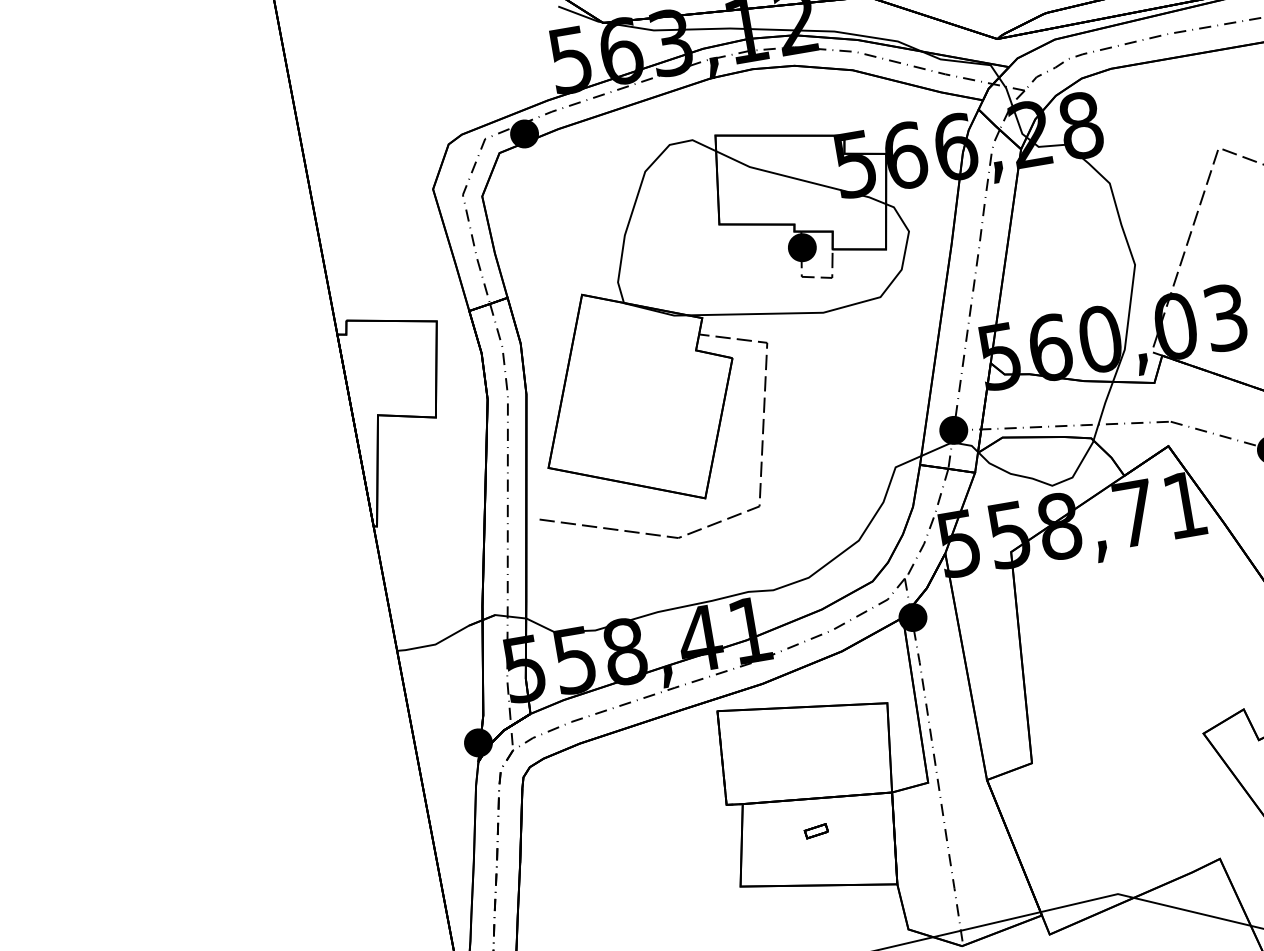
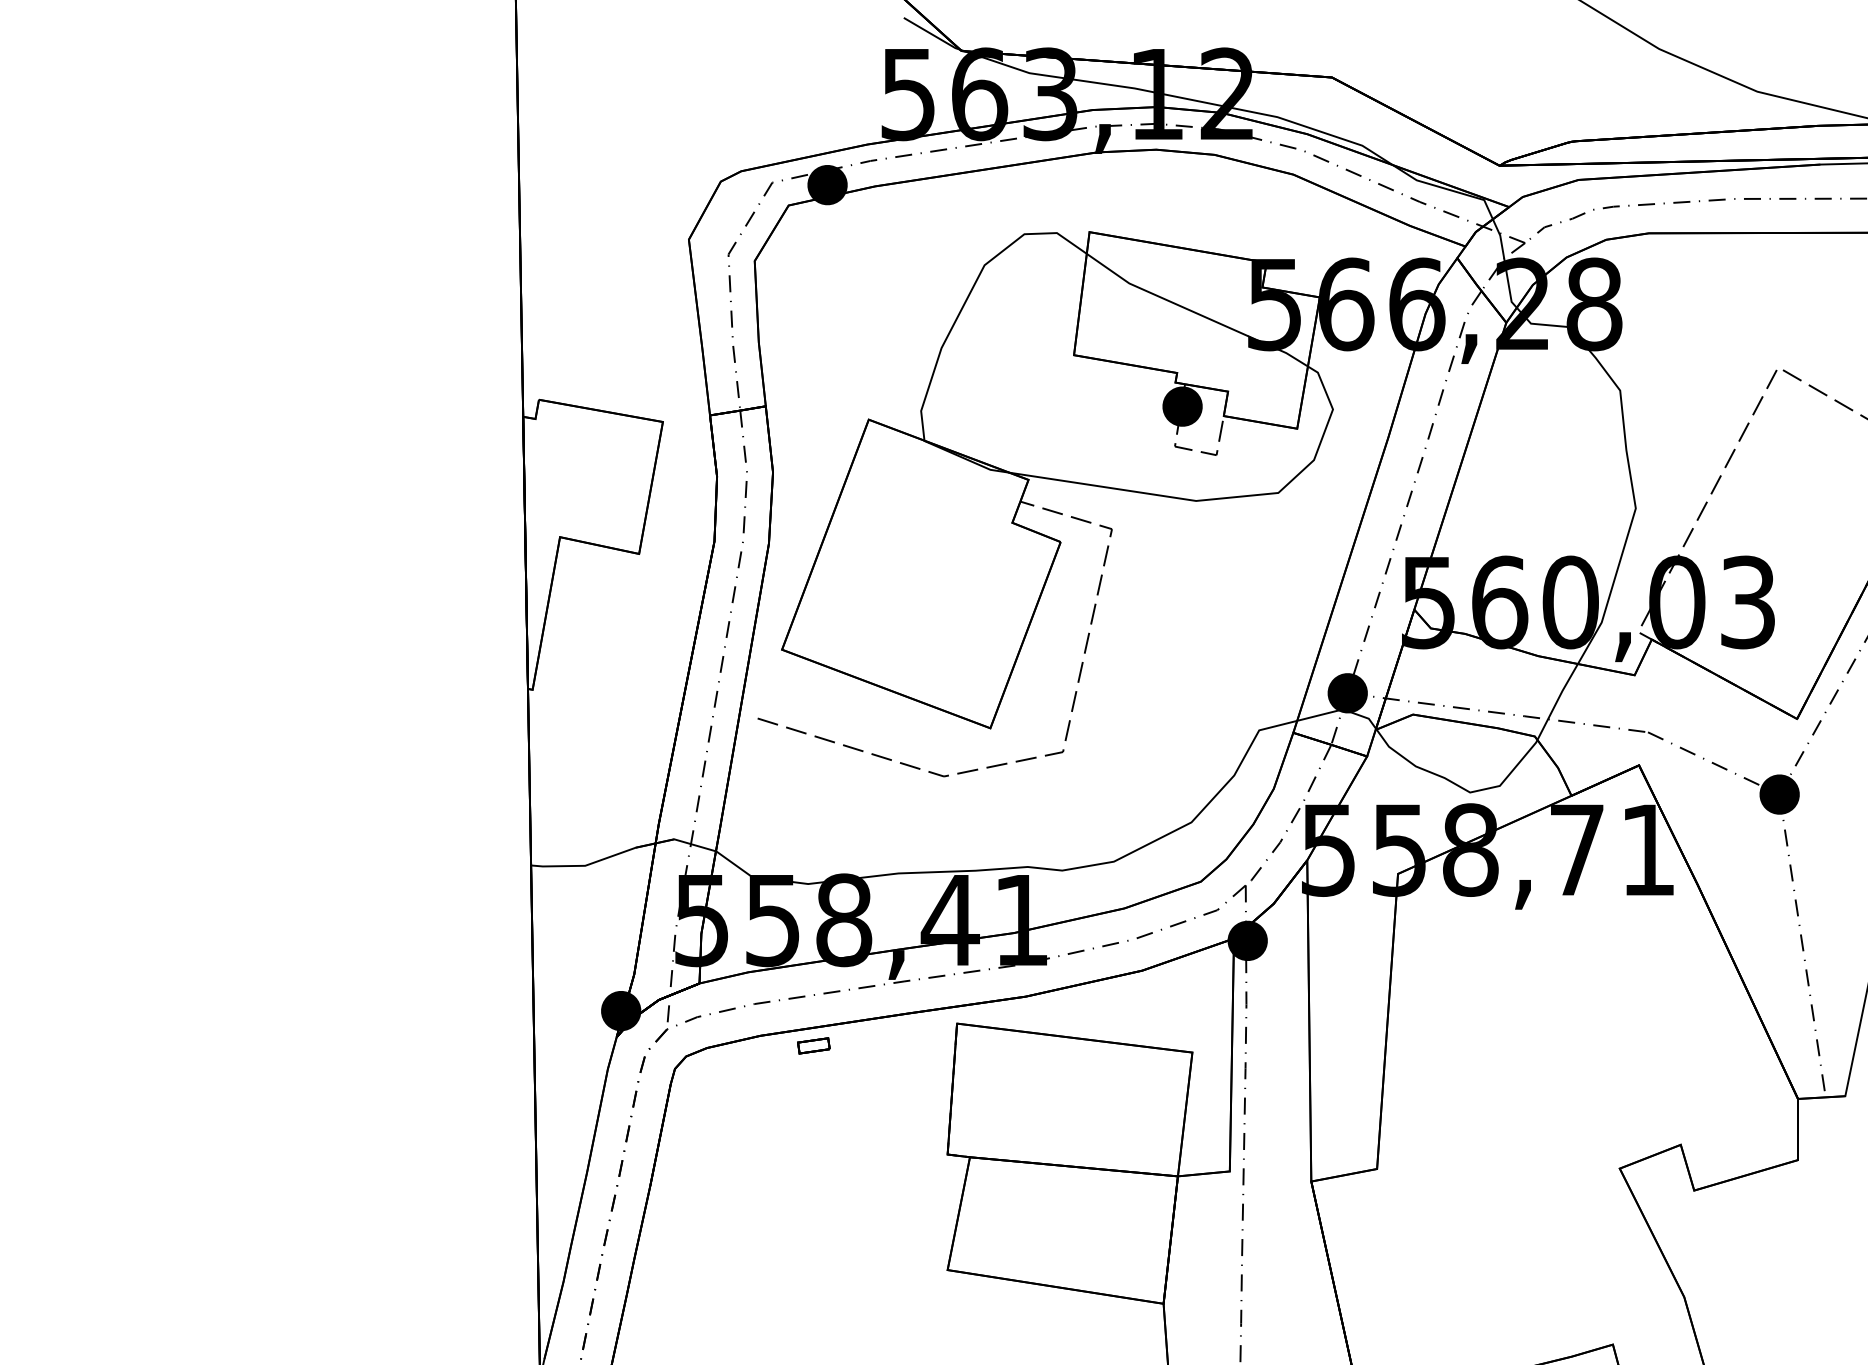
part: (816, 831) -> (813, 1045), moved

